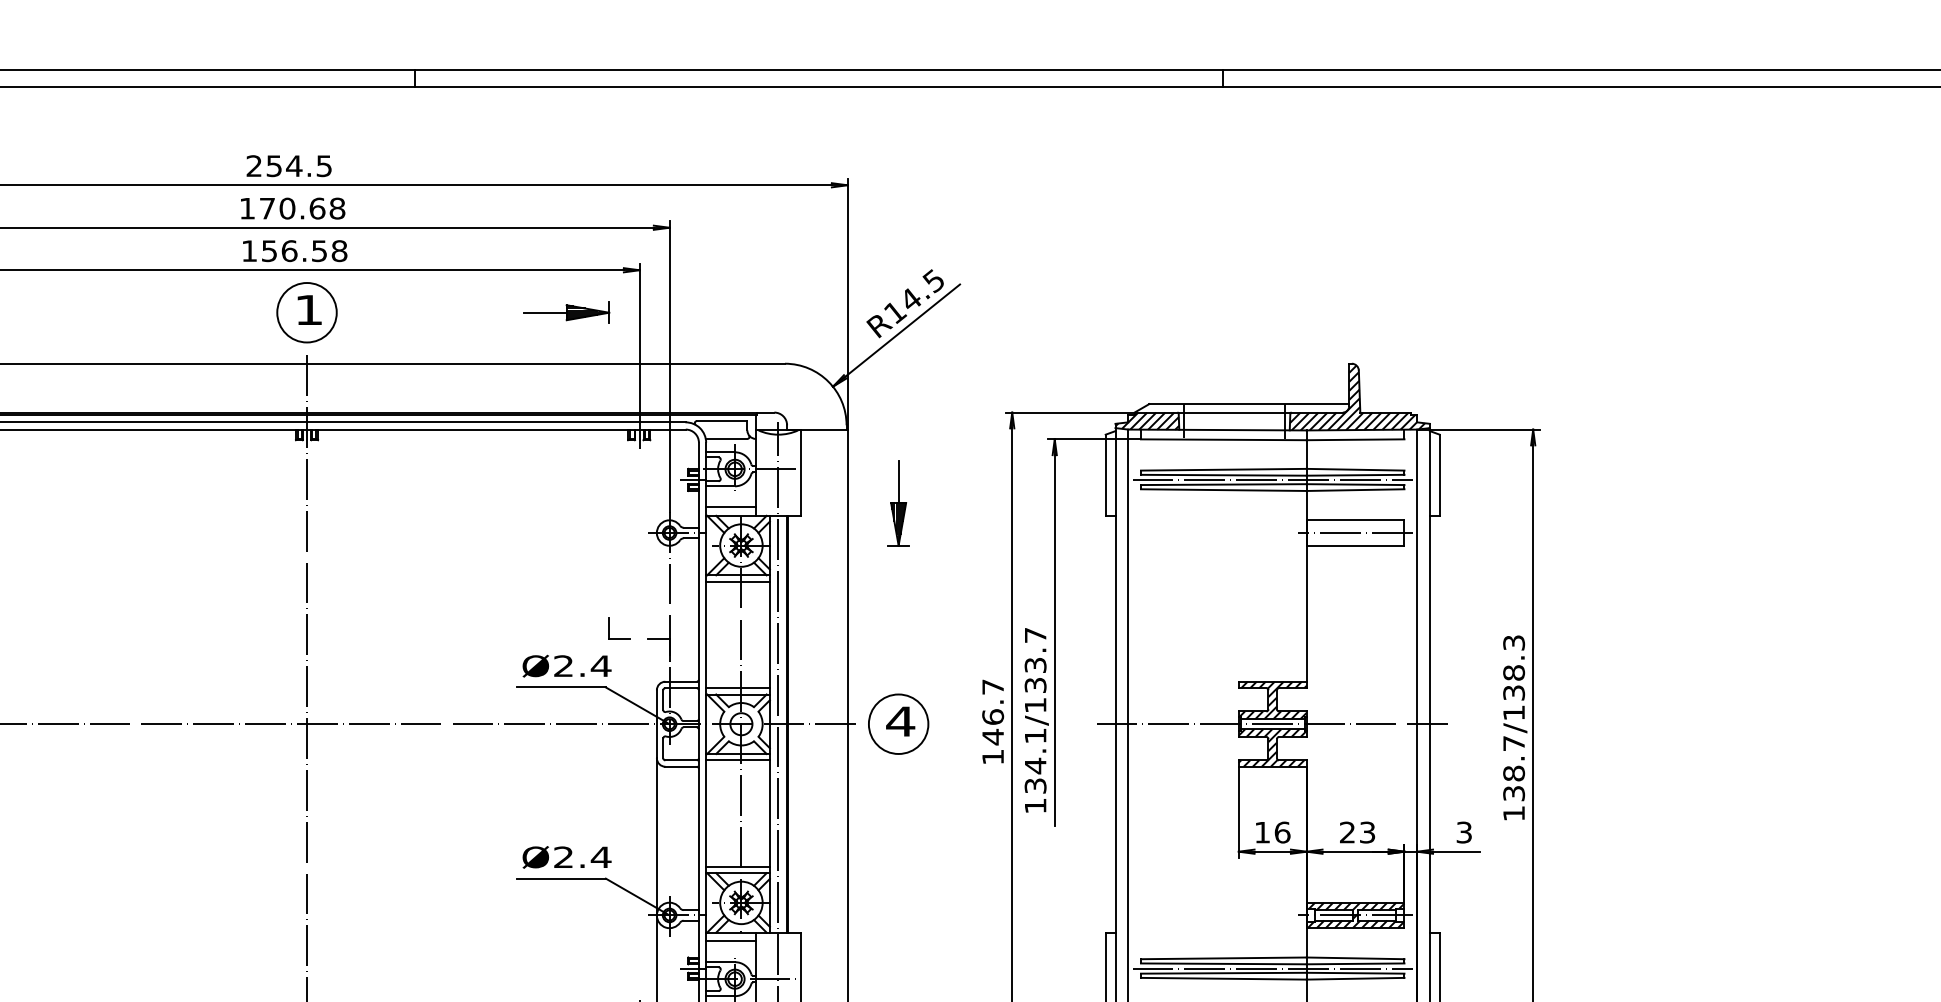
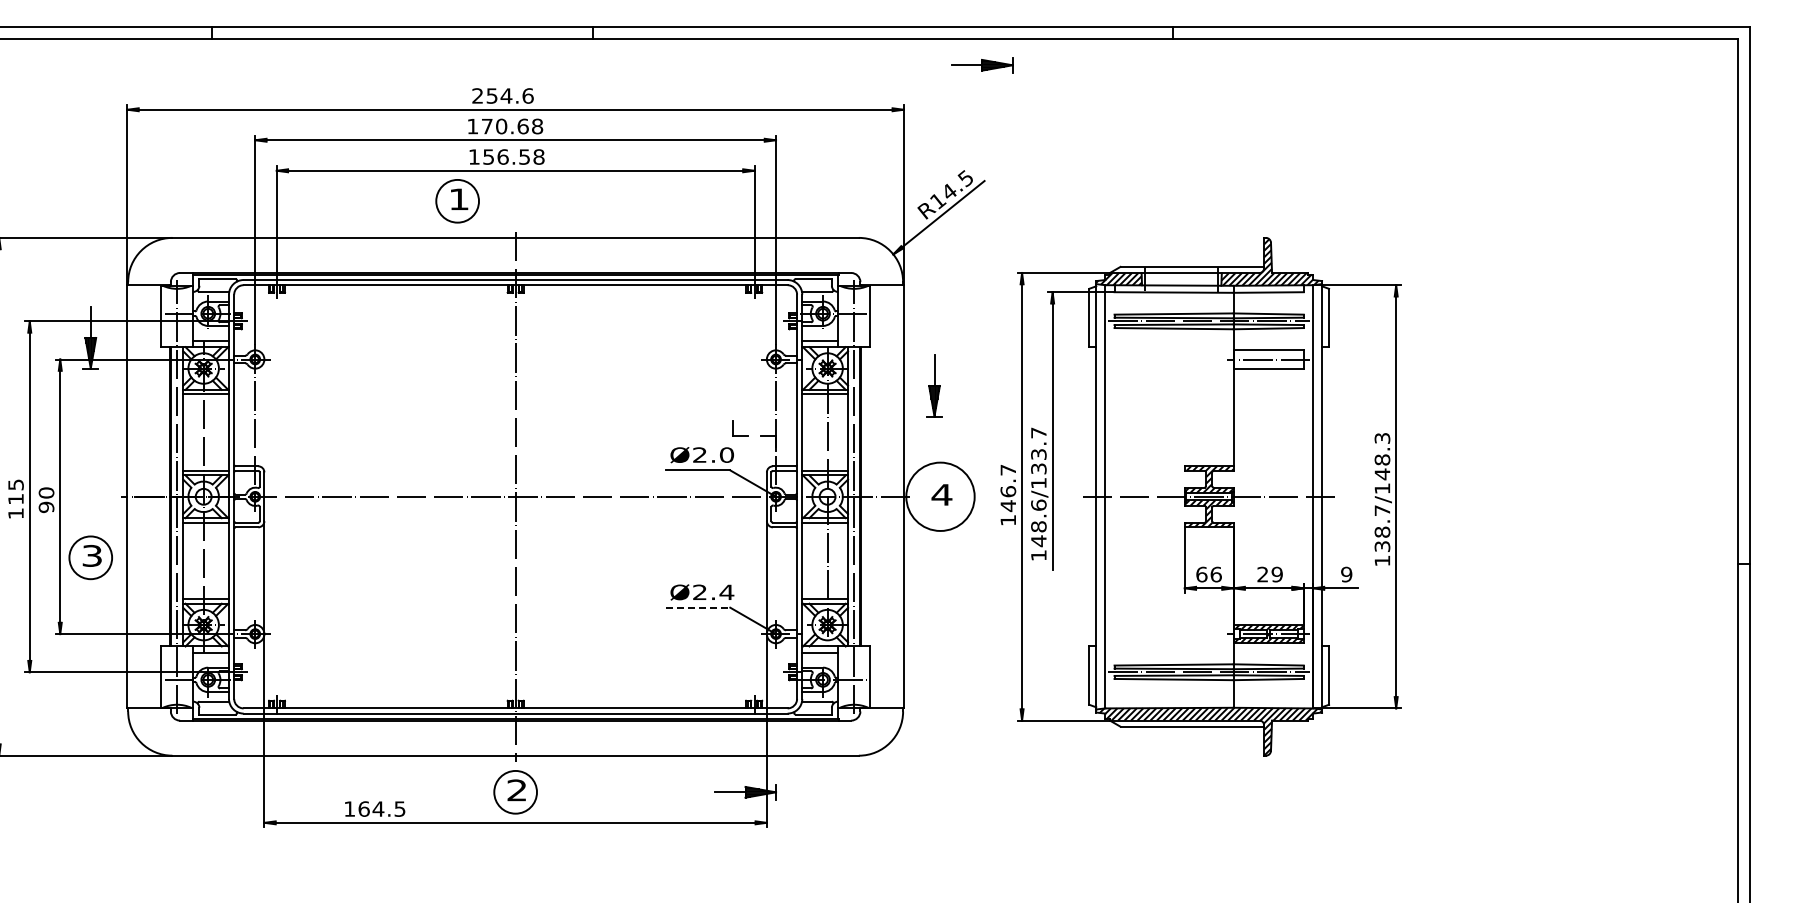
text: (323, 165) -> (527, 95), 254.5 -> 254.6
part: (306, 313) -> (457, 201), moved
part: (567, 313) -> (982, 65), moved
part: (898, 502) -> (934, 385), moved
text: (600, 665) -> (726, 454), Ø2.4 -> Ø2.0
text: (1514, 693) -> (1382, 474), 138.7/138.3 -> 138.7/148.3
circle: (898, 723) -> (940, 496), size x1.6
text: (1035, 761) -> (1038, 523), 134.1/133.7 -> 148.6/133.7
text: (1262, 832) -> (1201, 574), 16 -> 66
text: (1366, 832) -> (1276, 574), 23 -> 29
text: (1463, 832) -> (1346, 574), 3 -> 9
line: (561, 878) -> (698, 607), solid -> dashed

